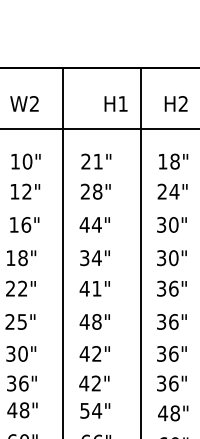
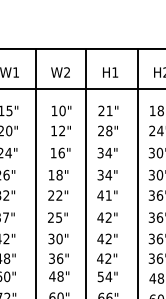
text: (116, 103) -> (110, 72), moved
text: (84, 224) -> (100, 152), 44" -> 34"
text: (96, 321) -> (108, 217), 48" -> 42"

